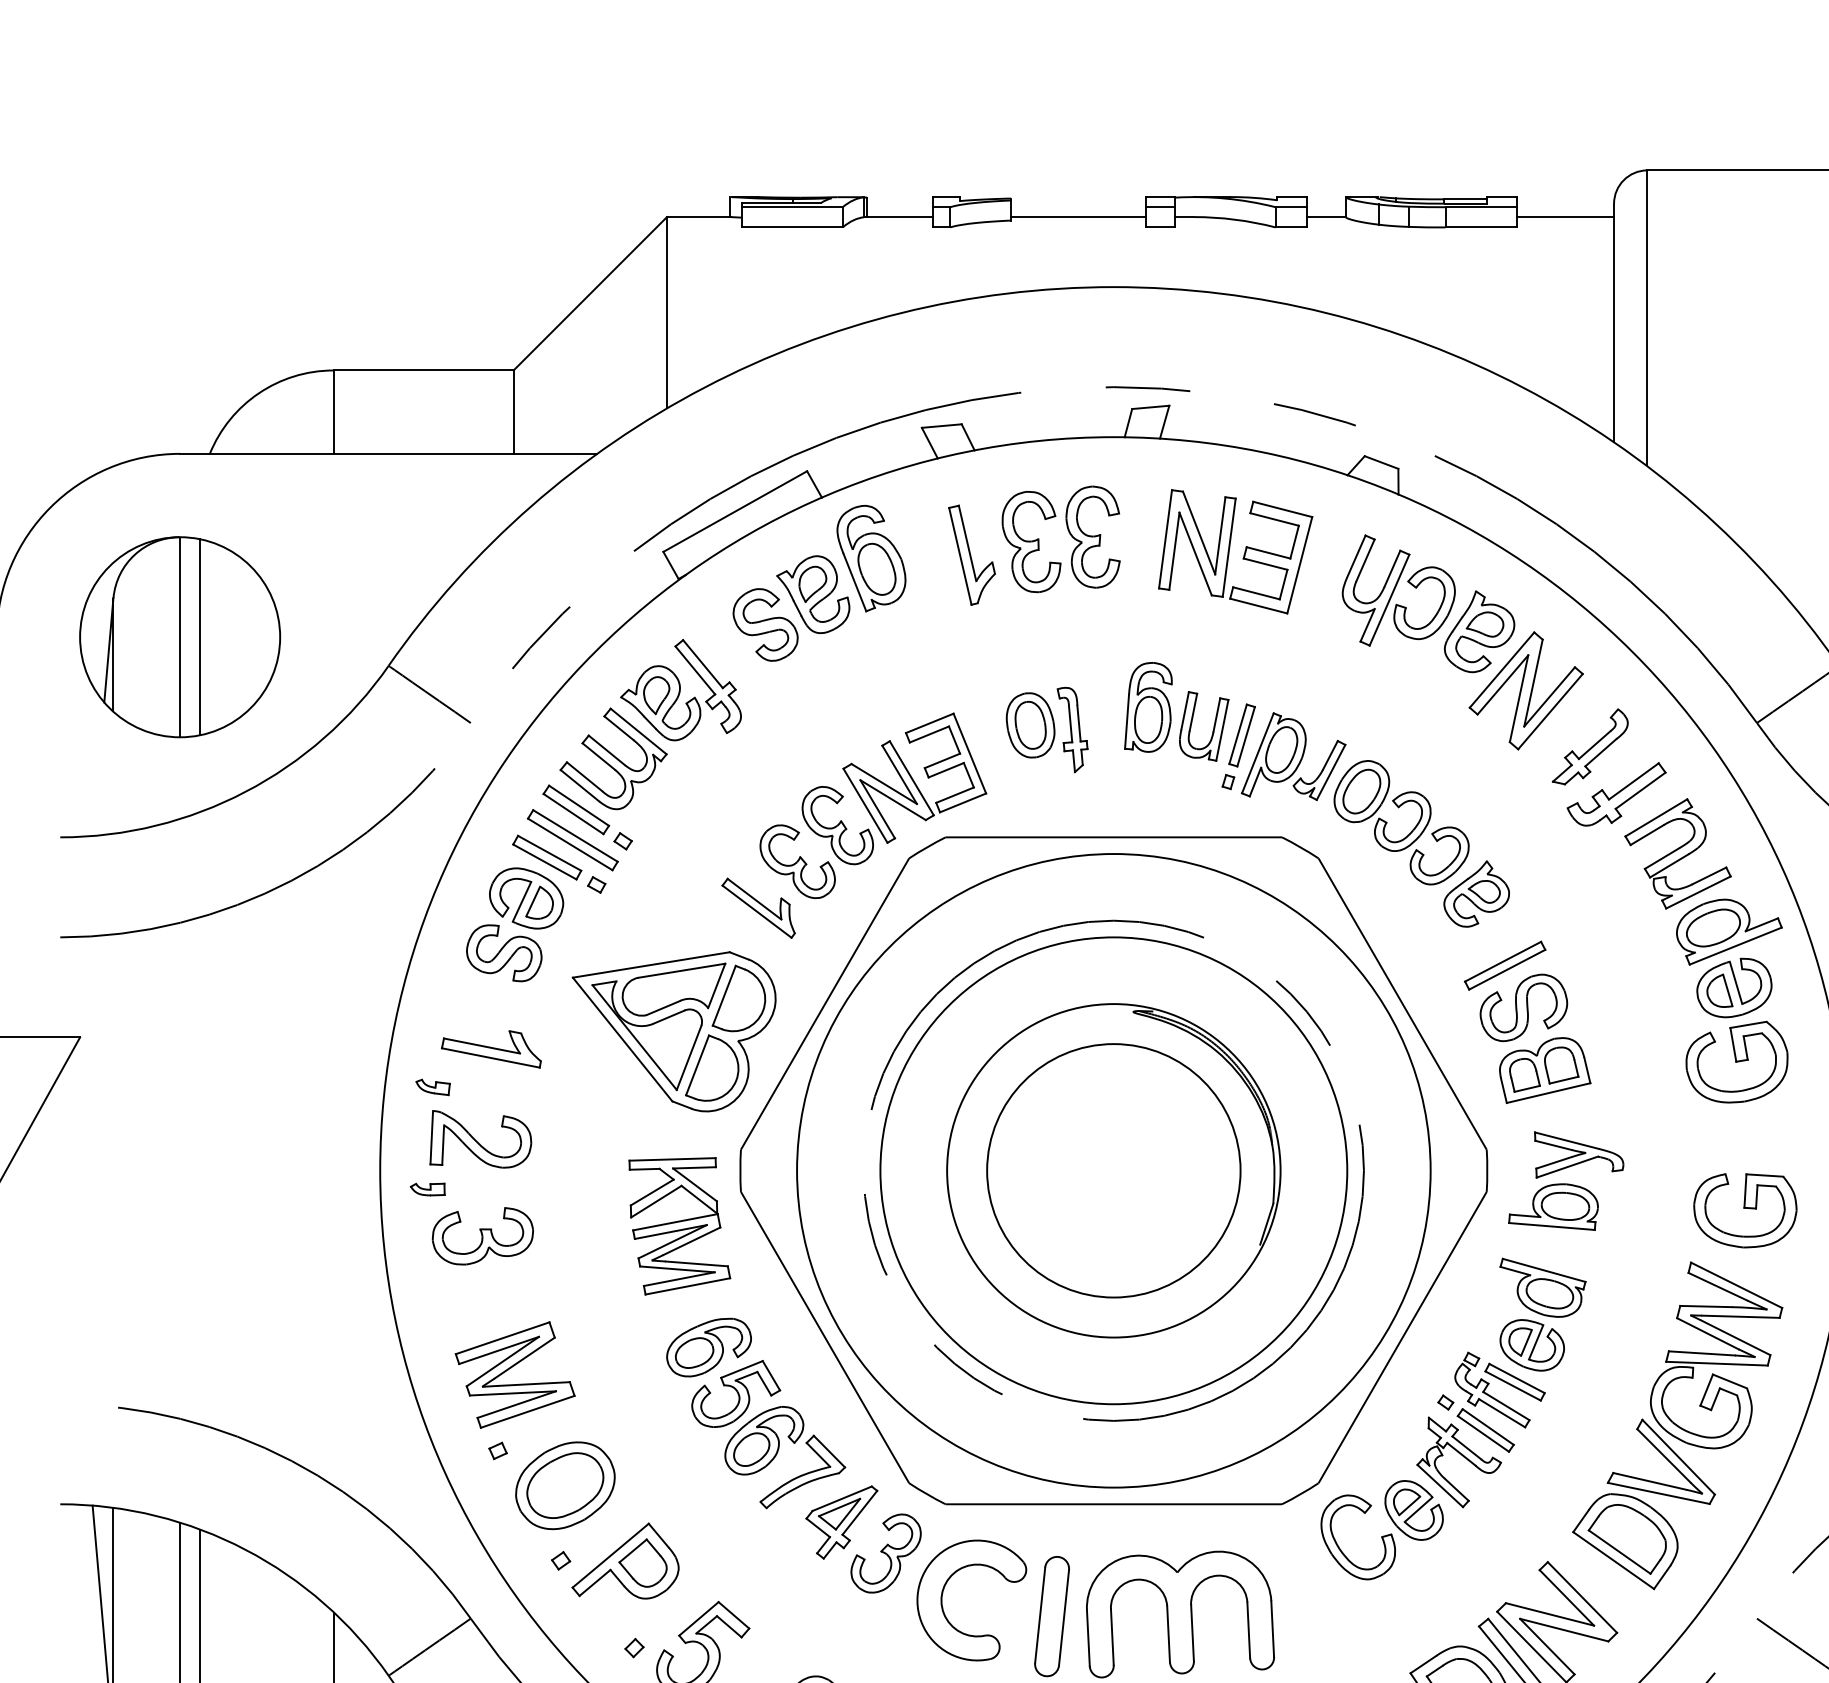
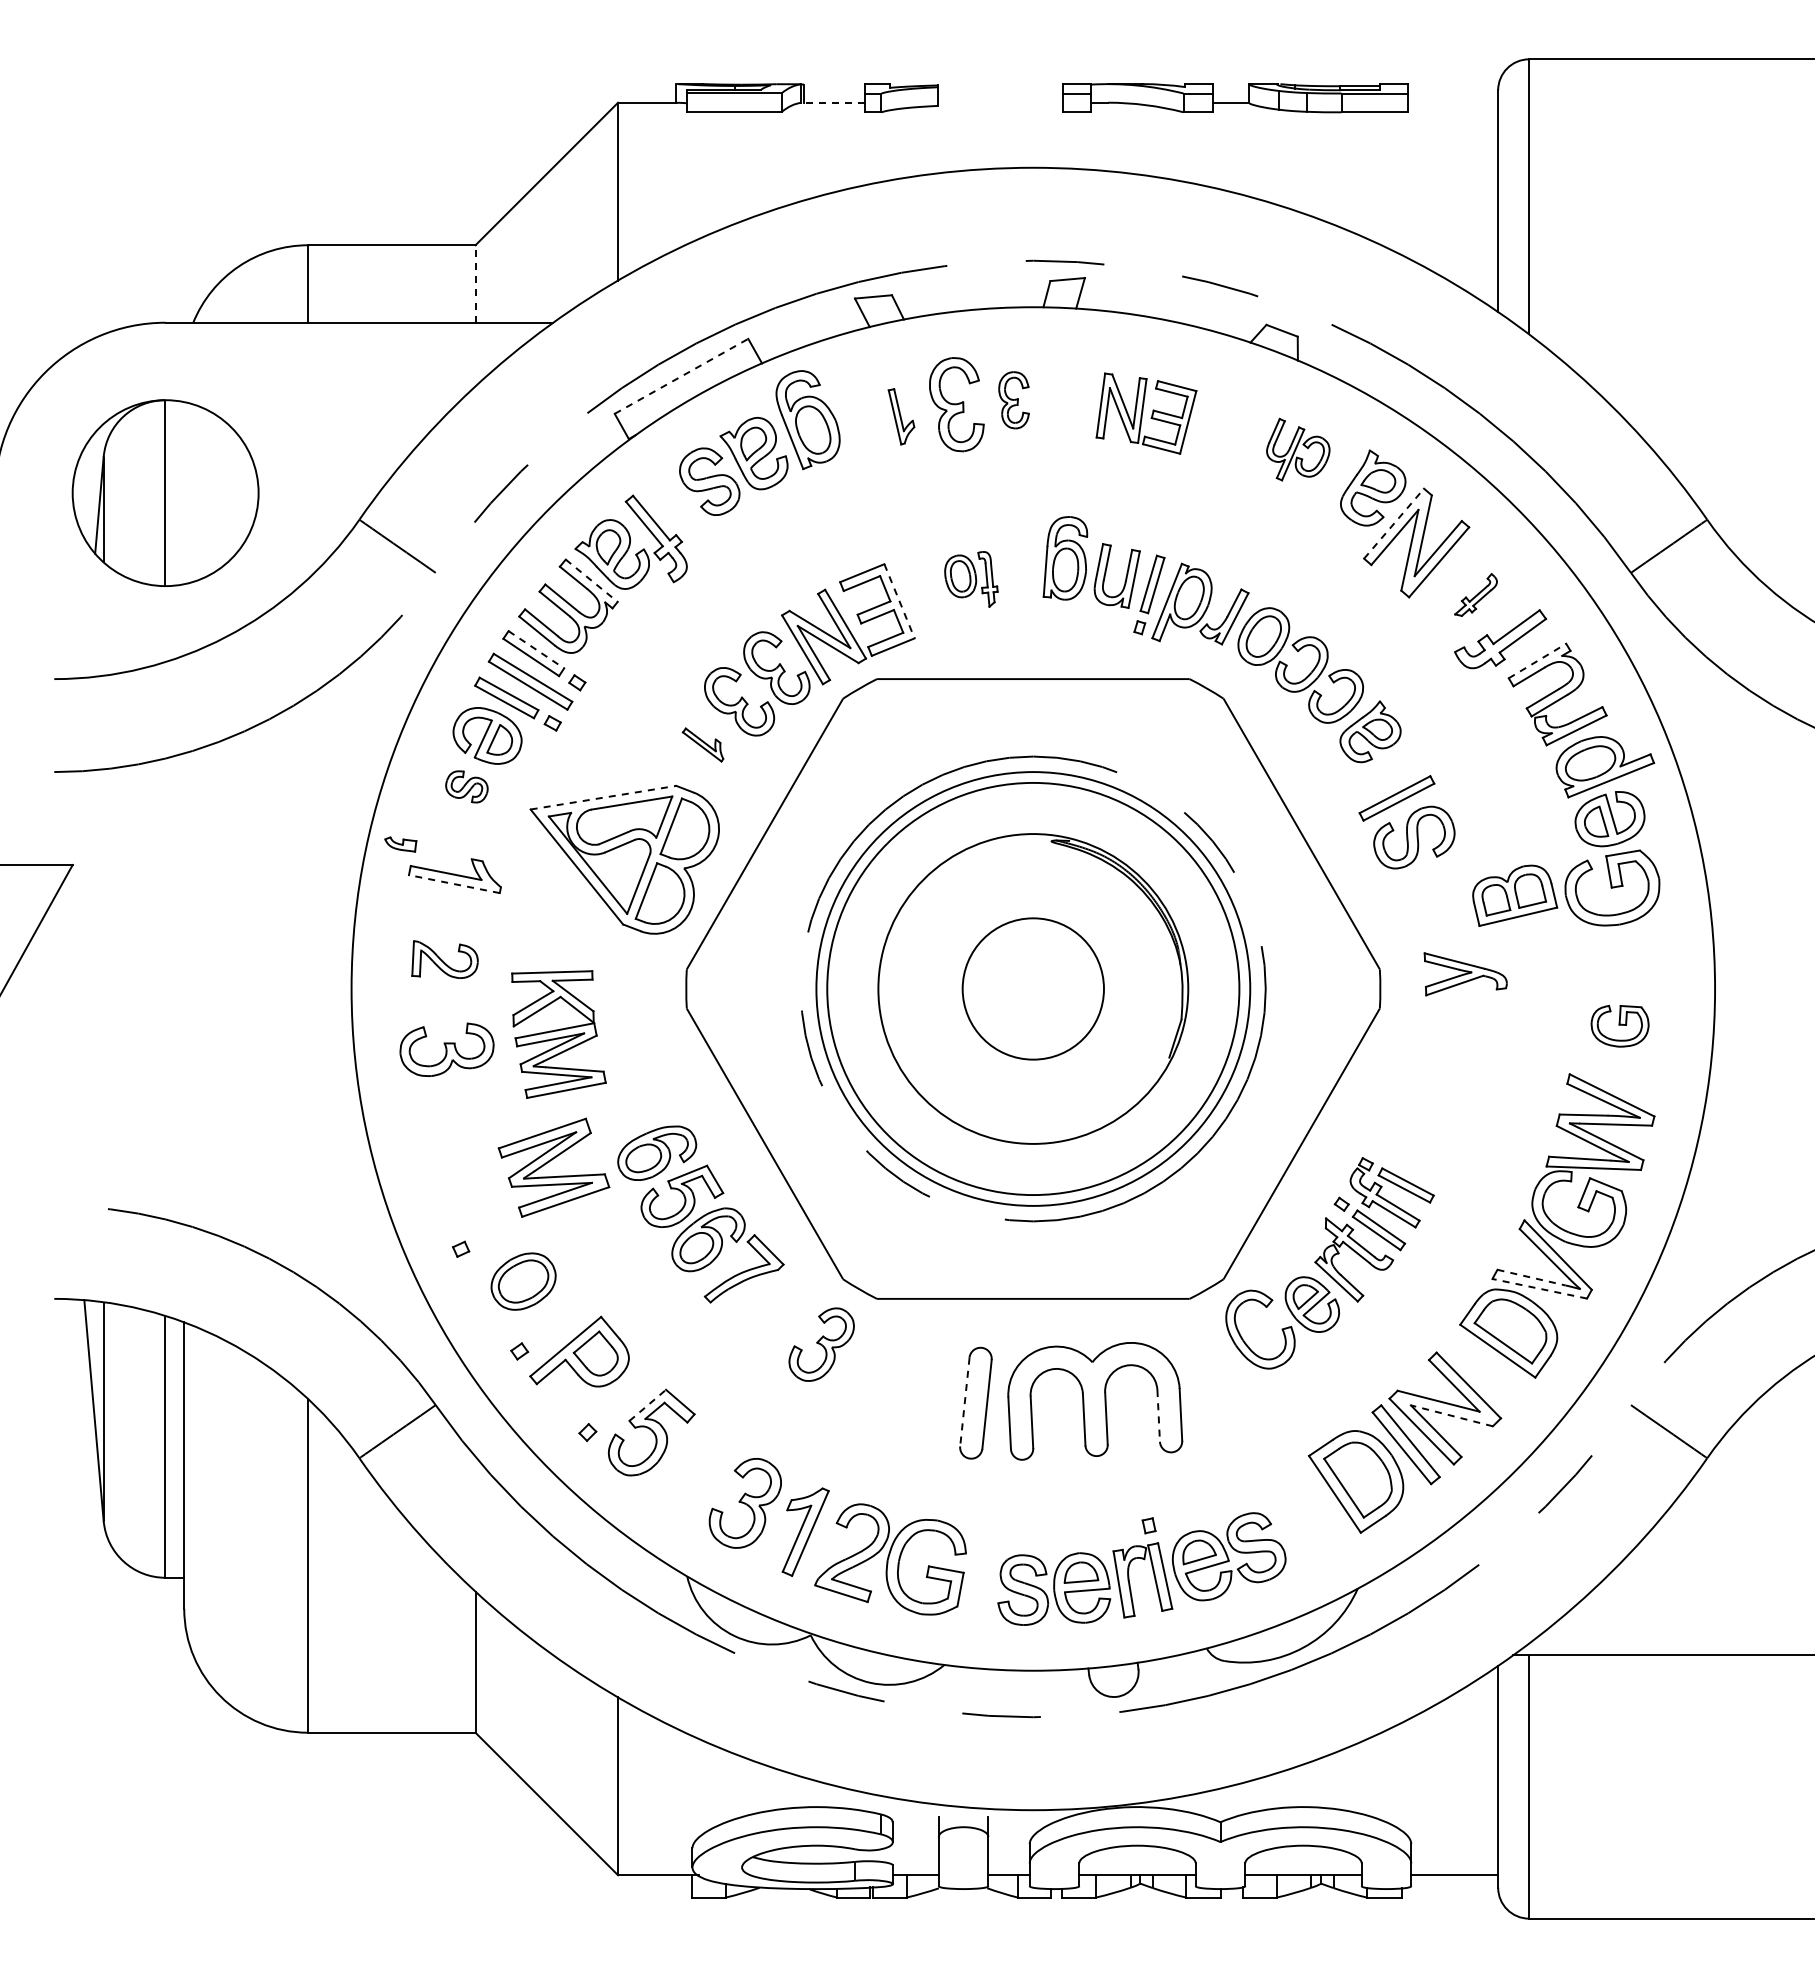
line: (898, 216) -> (833, 102), solid -> dashed
line: (1077, 216) -> (999, 102), removed
line: (1564, 216) -> (1452, 102), removed
line: (513, 412) -> (475, 284), solid -> dashed
line: (735, 511) -> (681, 376), solid -> dashed
part: (1092, 537) -> (1013, 400), size x0.6
part: (1235, 551) -> (1146, 413), size x0.7
part: (971, 554) -> (901, 416), size x0.6
part: (1399, 590) -> (1298, 449), size x0.6
line: (200, 637) -> (184, 493), removed
line: (1502, 669) -> (1394, 523), solid -> dashed
part: (1047, 730) -> (971, 579), size x0.7
line: (638, 731) -> (591, 580), solid -> dashed
part: (1589, 746) -> (1475, 594), size x0.6
line: (969, 753) -> (899, 601), solid -> dashed
line: (579, 806) -> (536, 650), solid -> dashed
line: (1656, 818) -> (1537, 661), solid -> dashed
part: (757, 907) -> (702, 744), size x0.6
part: (503, 952) -> (466, 786), size x0.6
line: (651, 964) -> (603, 797), solid -> dashed
line: (489, 1058) -> (453, 884), solid -> dashed
part: (1545, 1070) -> (1515, 895), moved
part: (432, 1087) -> (400, 844), moved
part: (480, 1139) -> (444, 959), size x0.7
circle: (1112, 1170) -> (1032, 988), size x0.7
circle: (1114, 1170) -> (1033, 988), size x0.6
part: (427, 1189) -> (395, 1006), removed
part: (1553, 1206) -> (1441, 1022), removed
part: (1744, 1211) -> (1619, 1026), size x0.6
part: (679, 1226) -> (558, 1034), moved
part: (1542, 1314) -> (1431, 1122), removed
part: (510, 1369) -> (549, 1162), moved
line: (1649, 1481) -> (1531, 1277), solid -> dashed
part: (565, 1485) -> (523, 1281), size x0.7
line: (1658, 1493) -> (1539, 1288), solid -> dashed
part: (841, 1522) -> (780, 1315), removed
part: (942, 1599) -> (874, 1387), removed
line: (1039, 1615) -> (964, 1402), solid -> dashed
line: (699, 1619) -> (648, 1405), solid -> dashed
line: (1248, 1629) -> (1158, 1415), solid -> dashed
line: (1563, 1629) -> (1451, 1415), solid -> dashed

